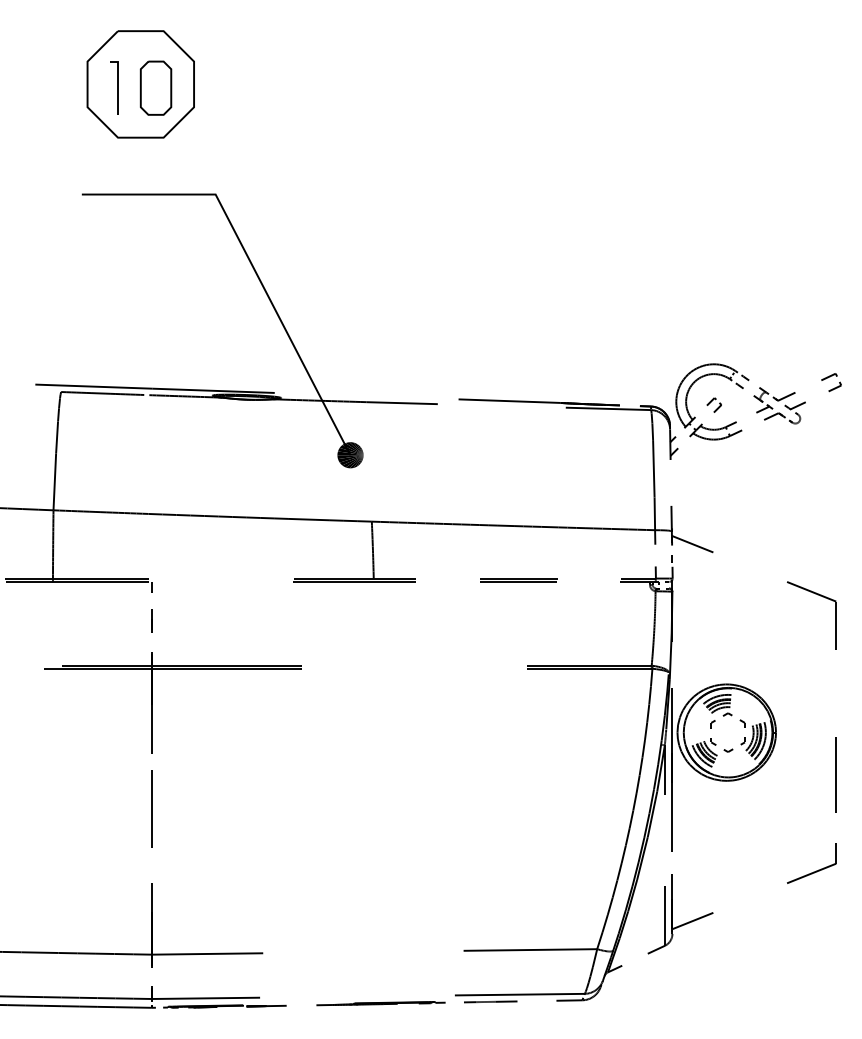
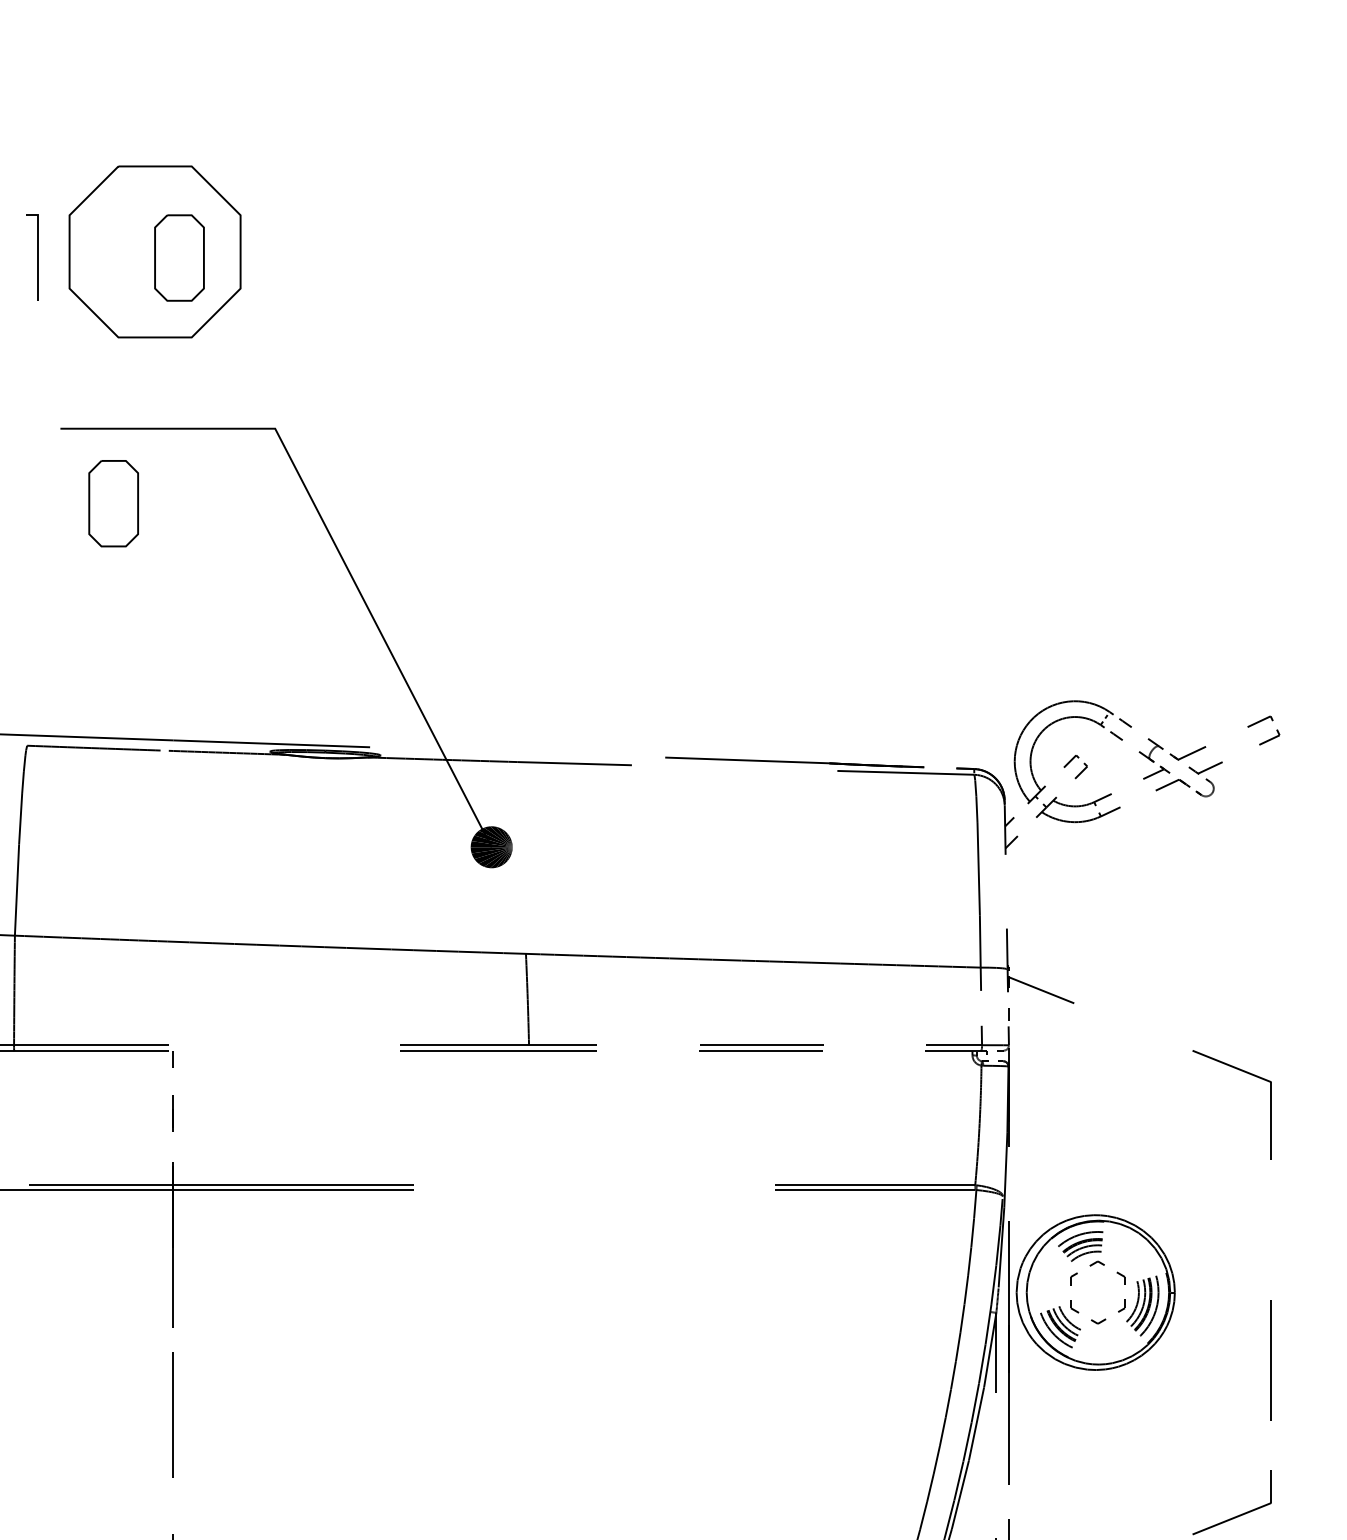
line: (117, 87) -> (37, 256), moved
part: (114, 240) -> (112, 502), added

